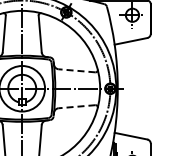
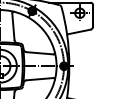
line: (76, 70) -> (39, 53), dashed -> solid
line: (76, 106) -> (39, 79), dashed -> solid

